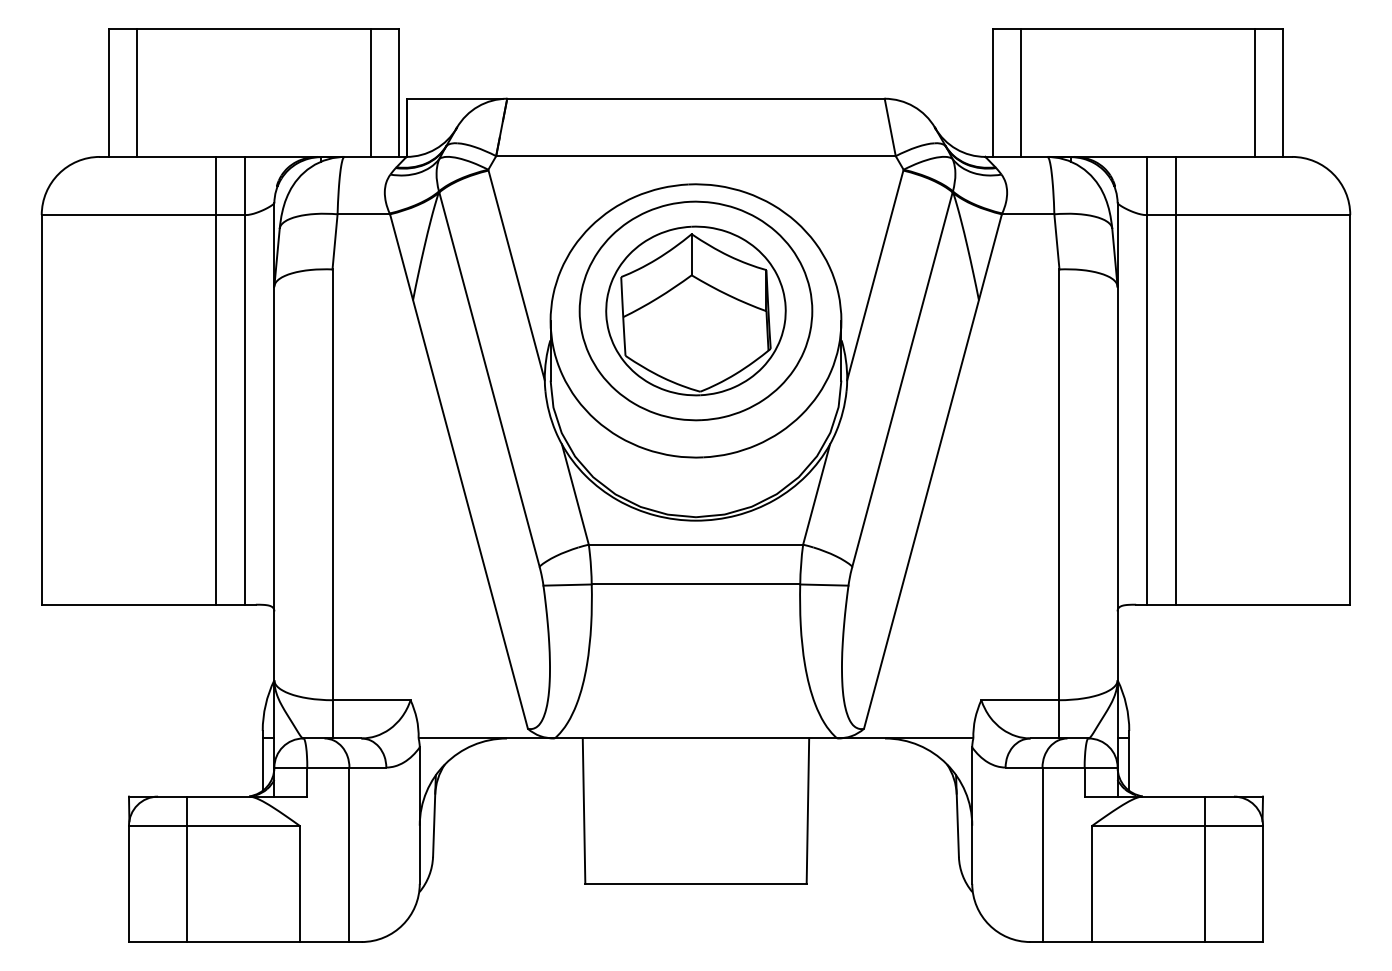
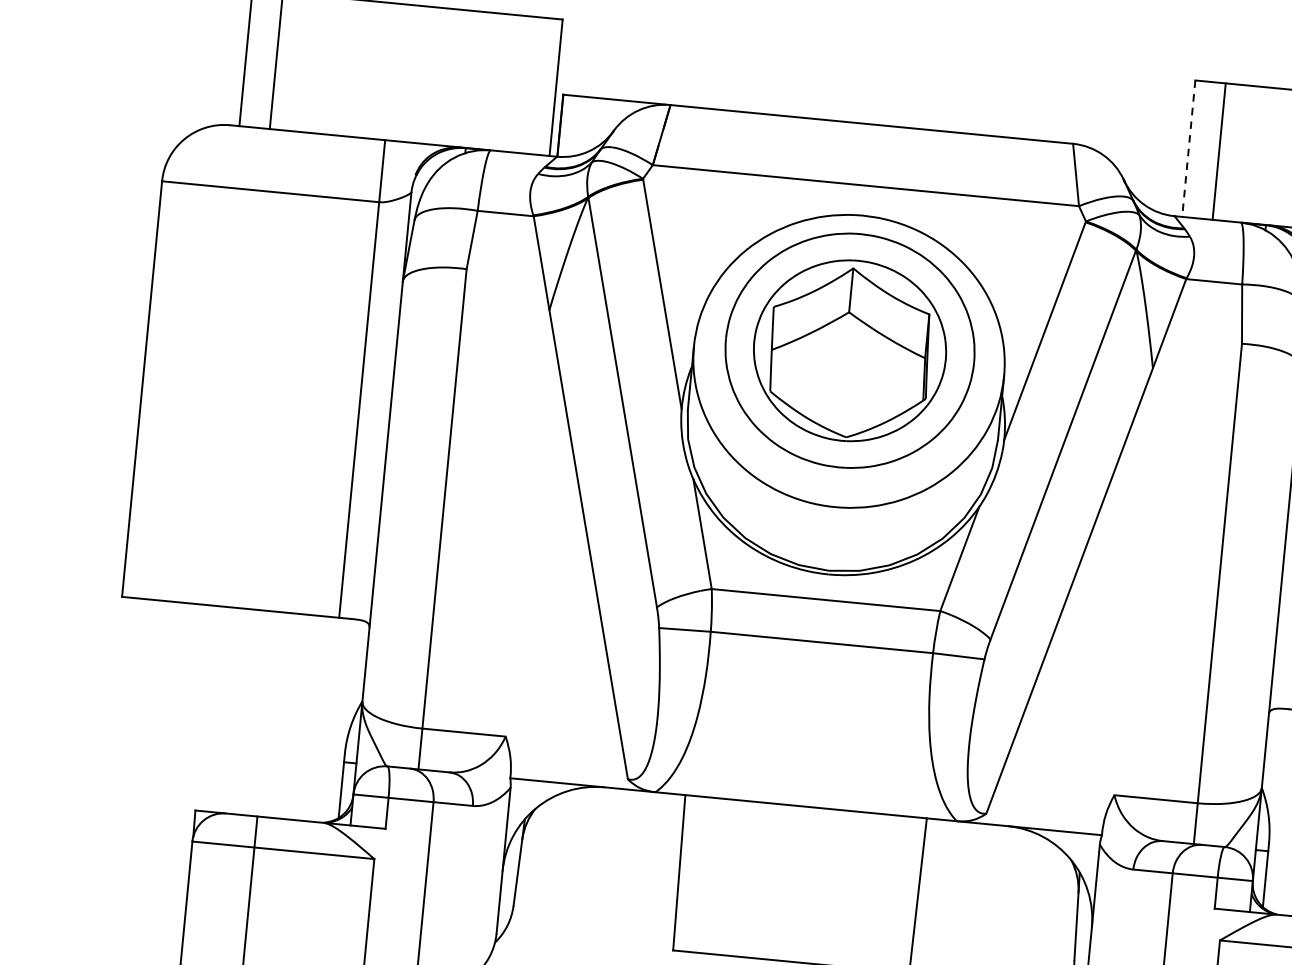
line: (370, 92) -> (525, 84), removed
line: (992, 92) -> (1188, 148), solid -> dashed
line: (216, 380) -> (331, 375), removed

